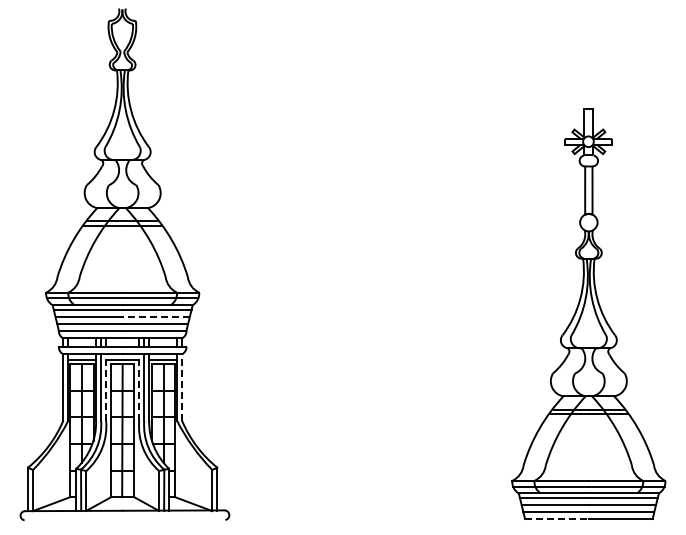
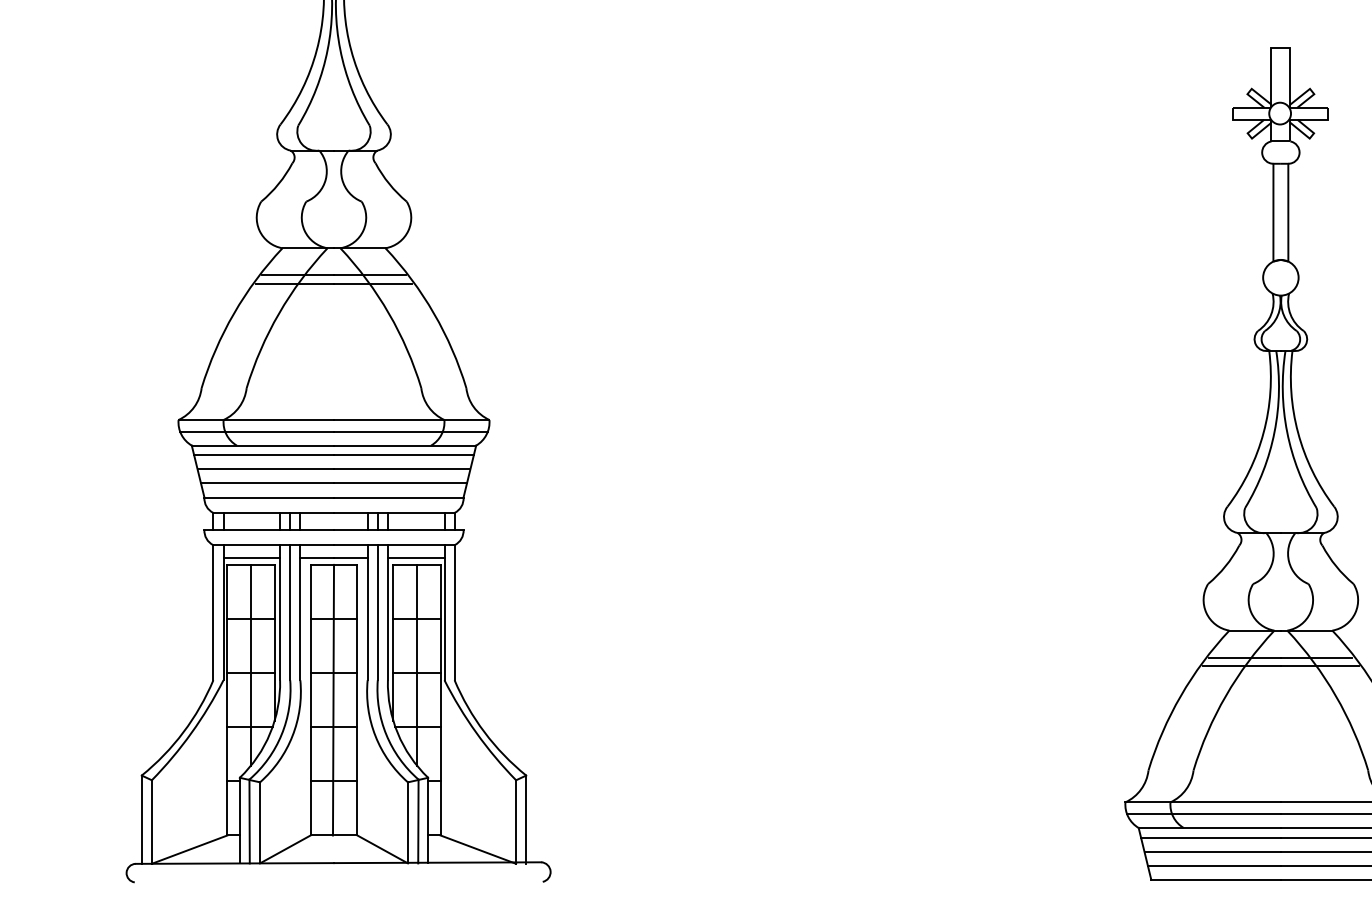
line: (156, 316) -> (402, 468), dashed -> solid
line: (106, 387) -> (301, 612), dashed -> solid
line: (139, 387) -> (368, 612), dashed -> solid
line: (182, 387) -> (455, 612), dashed -> solid
line: (556, 519) -> (1215, 880), dashed -> solid

